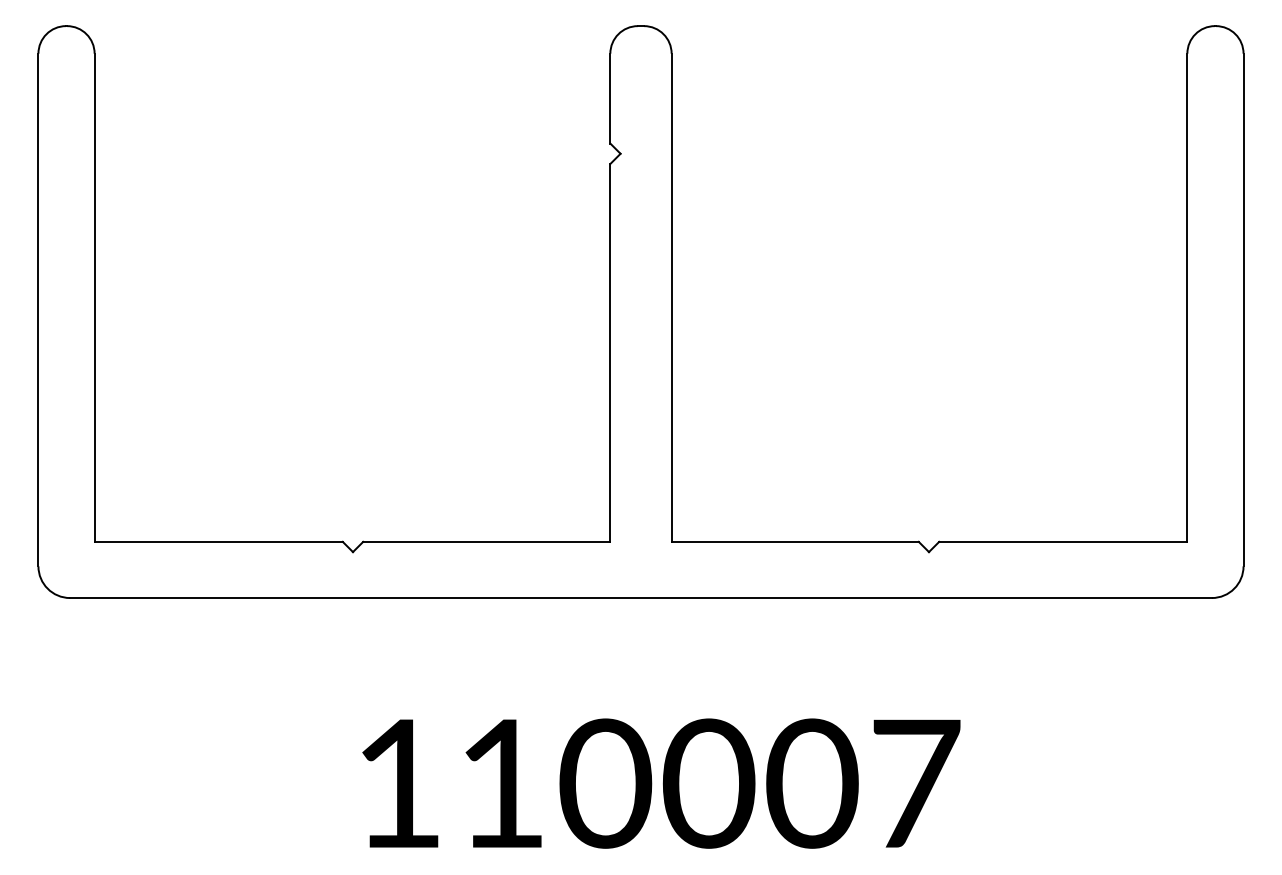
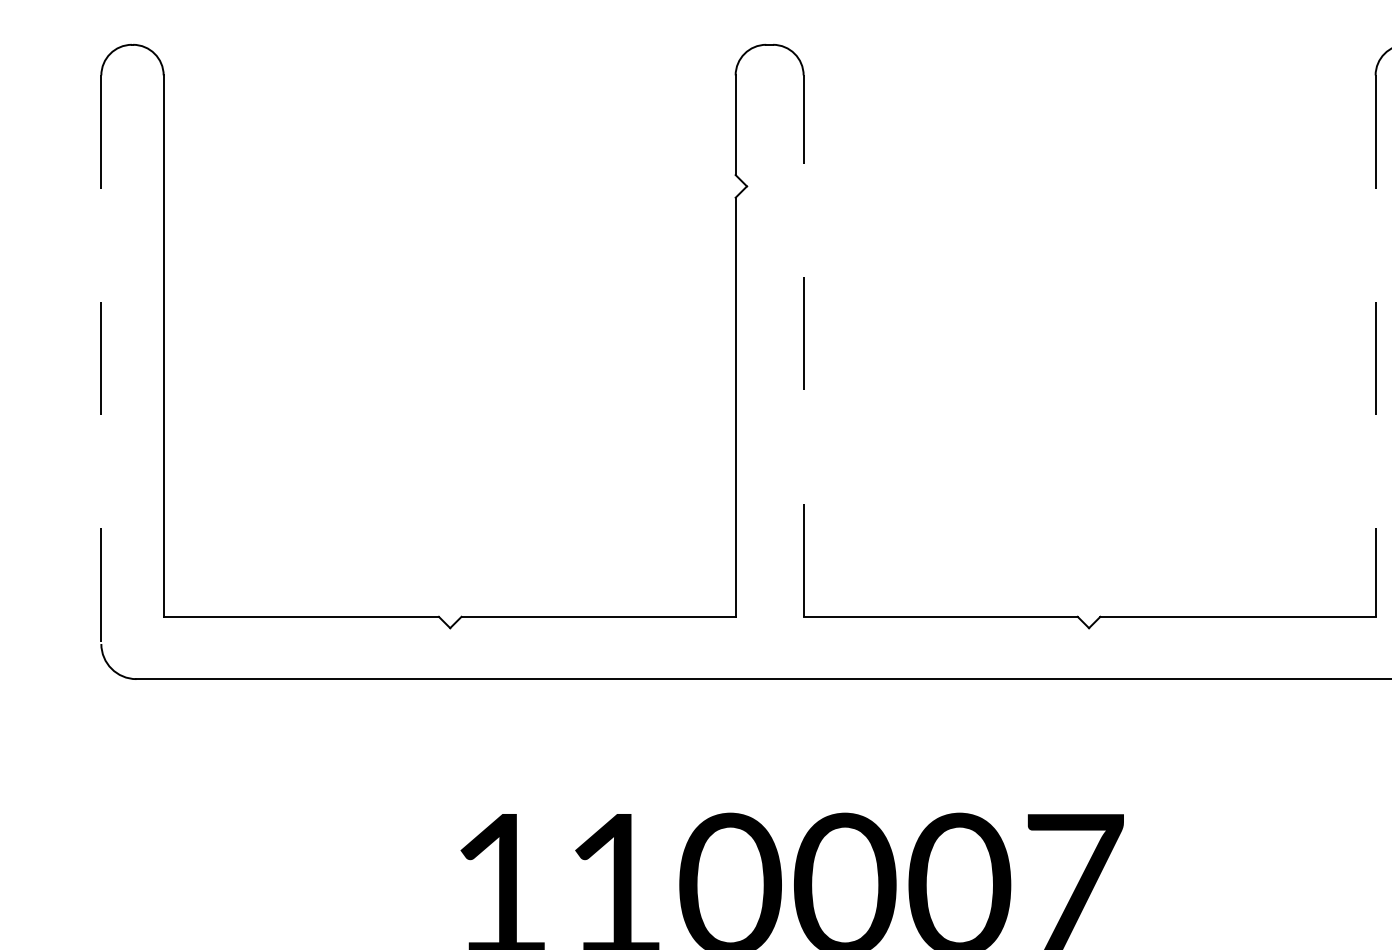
line: (671, 297) -> (803, 345), solid -> dashed
line: (1187, 298) -> (1375, 346), solid -> dashed
line: (38, 310) -> (101, 360), solid -> dashed

